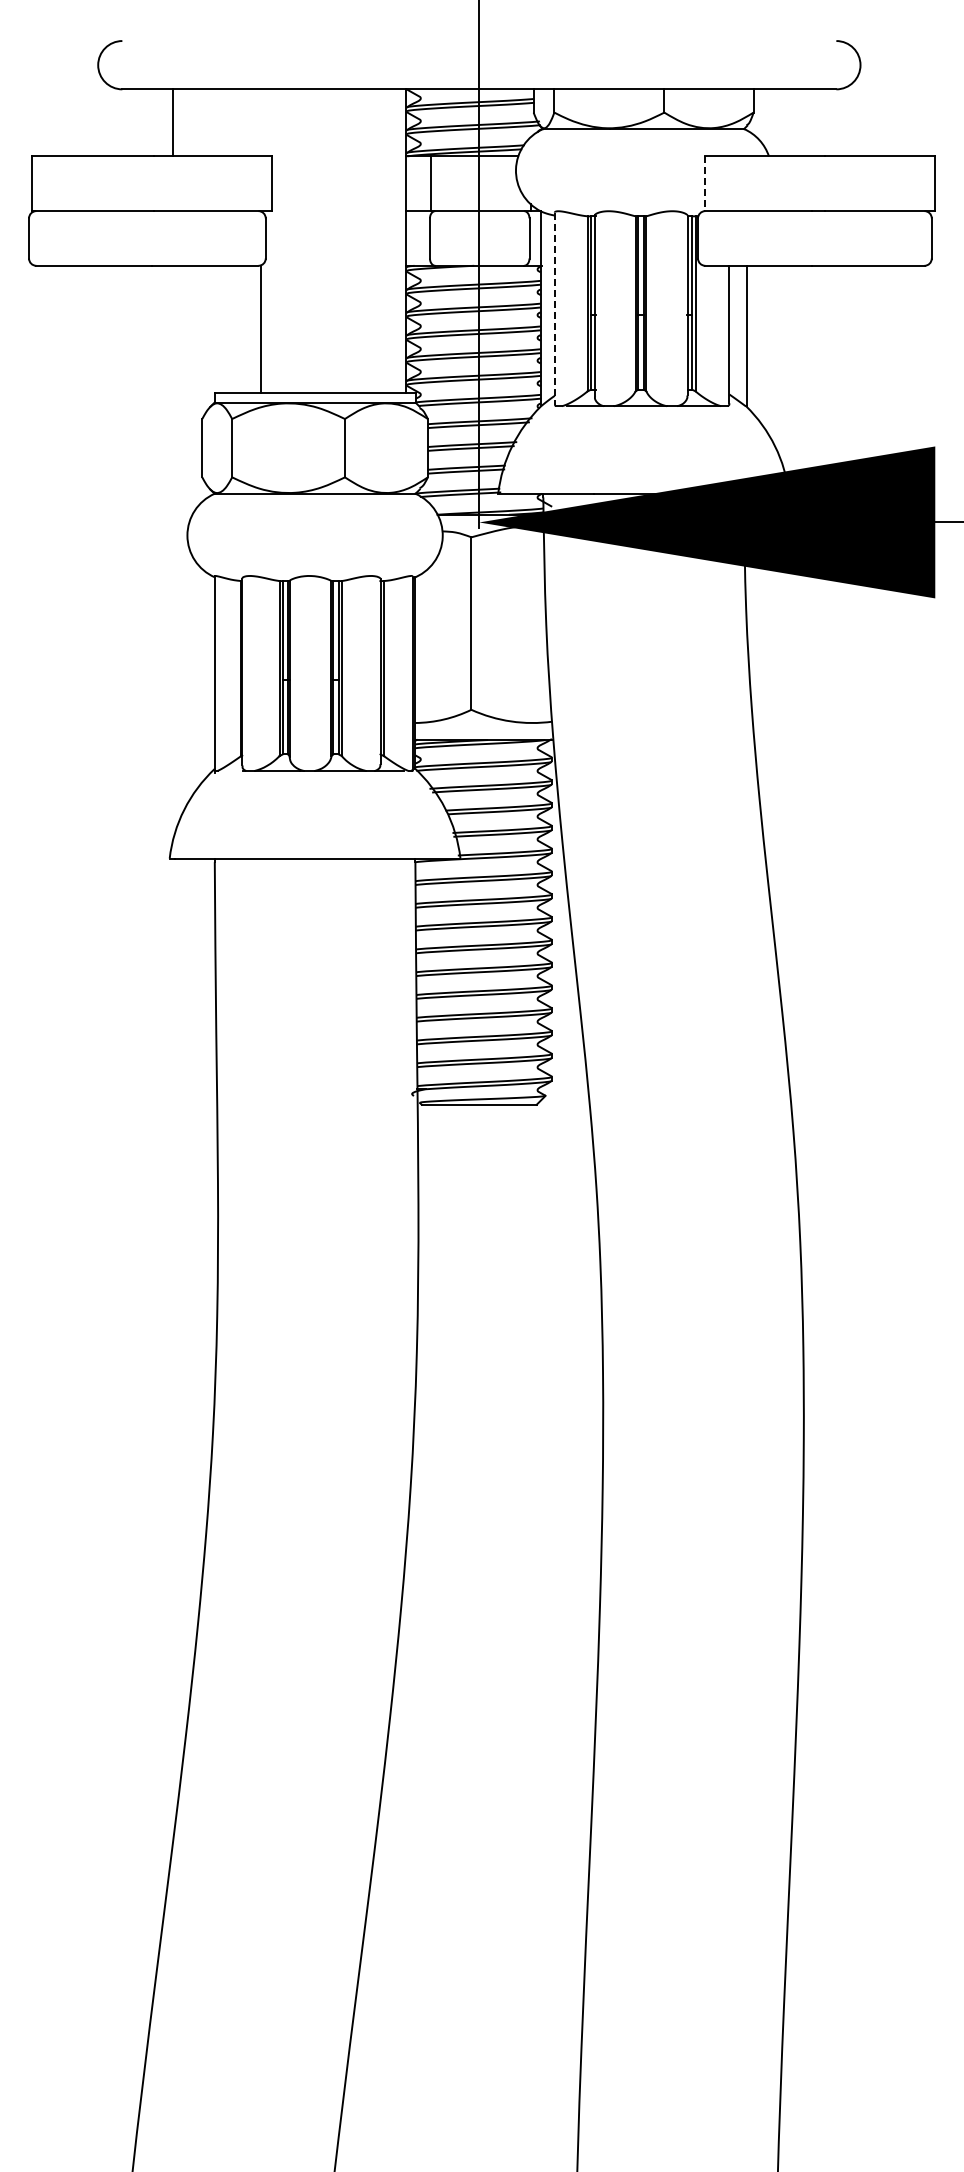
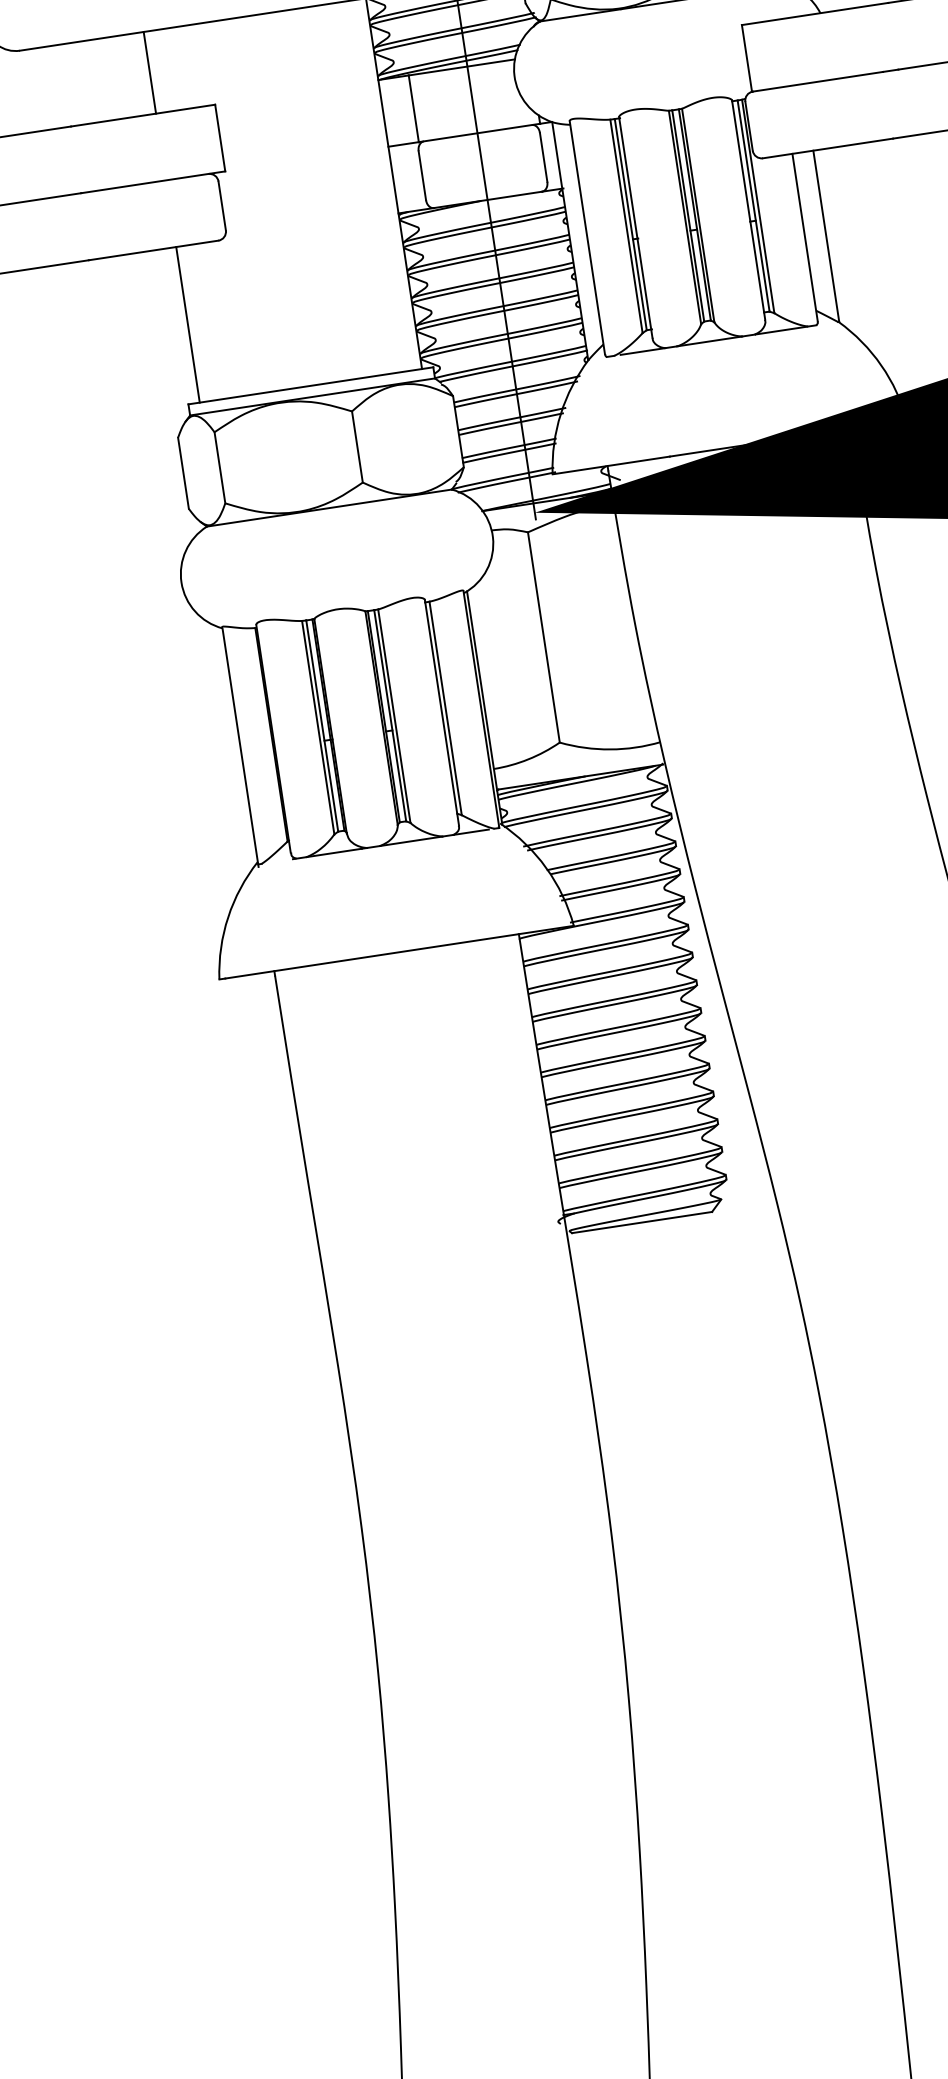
line: (172, 122) -> (149, 72), moved
line: (704, 184) -> (747, 59), dashed -> solid
line: (554, 308) -> (587, 238), dashed -> solid
line: (260, 329) -> (187, 324), moved

